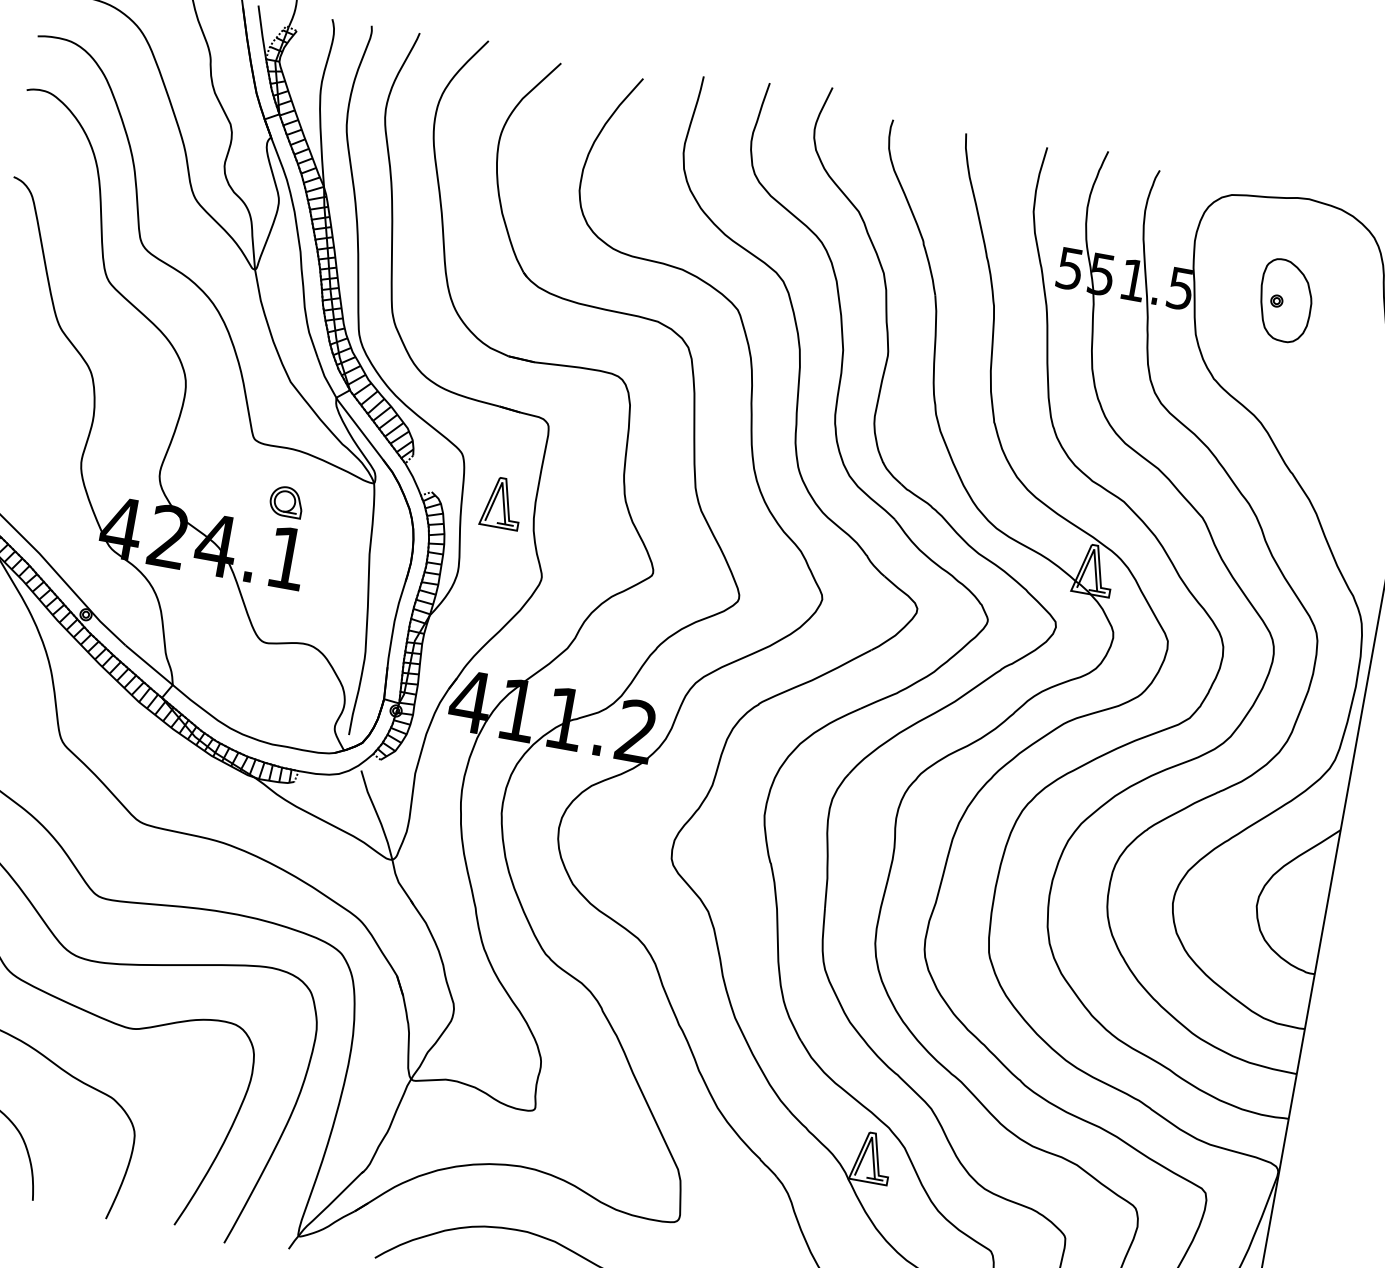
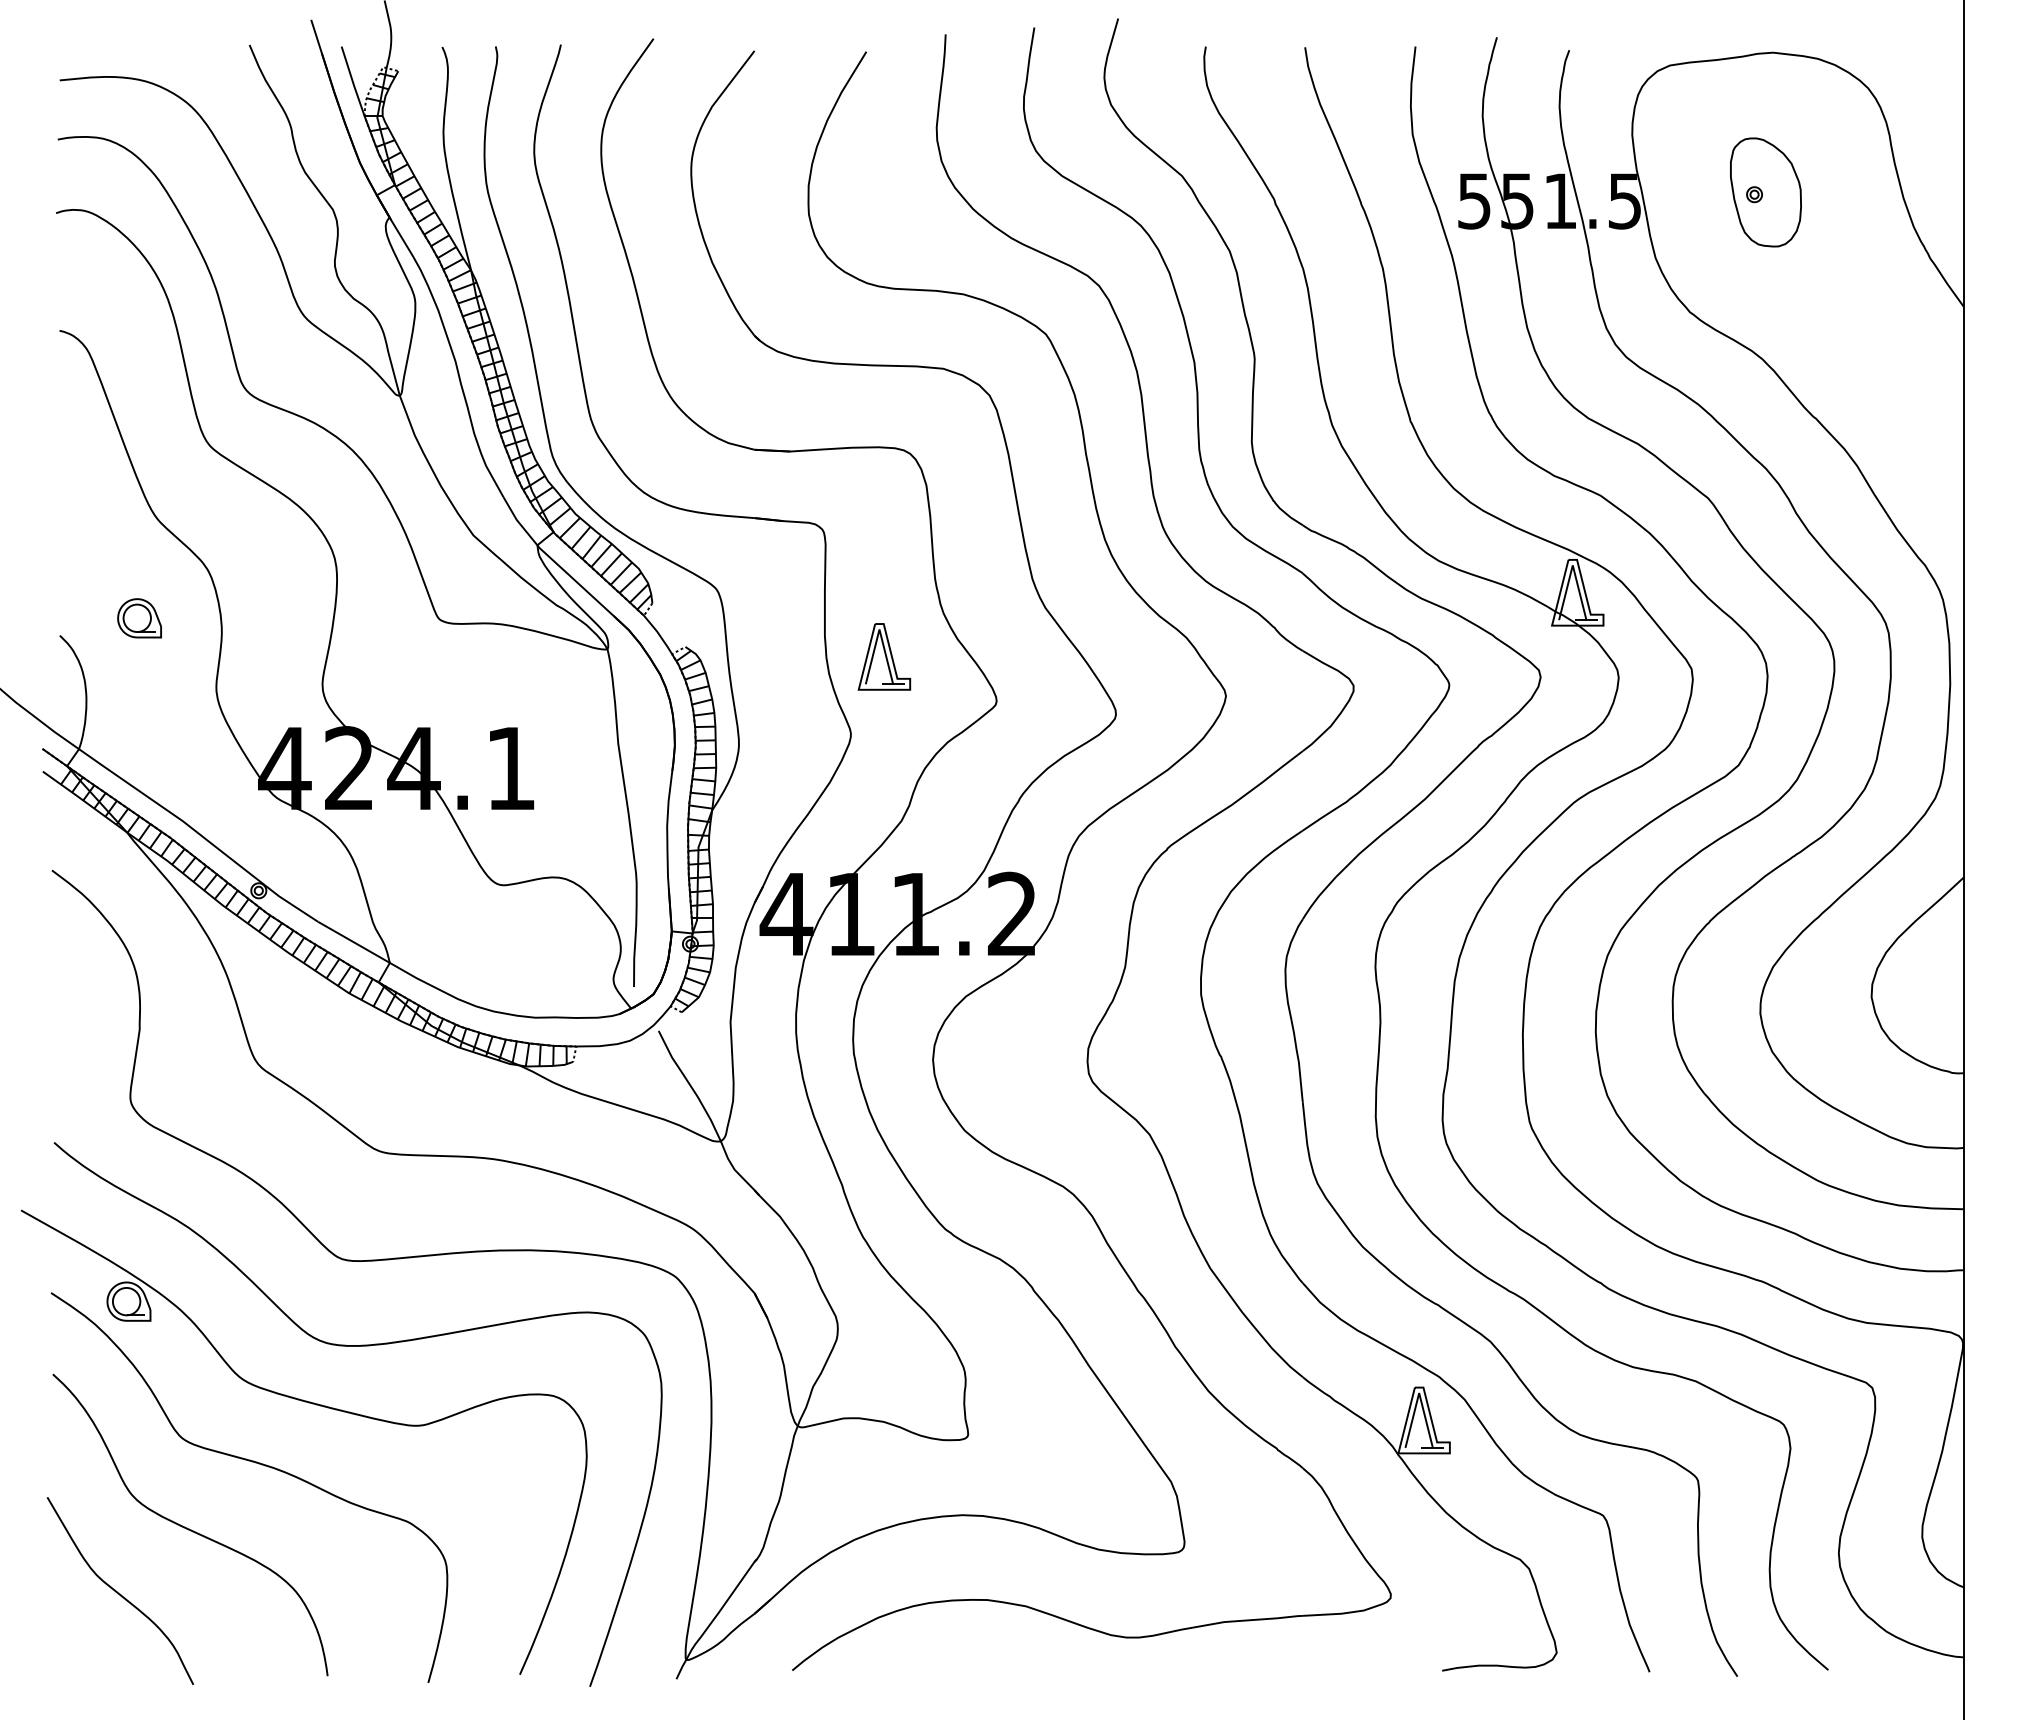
part: (286, 501) -> (139, 618), moved
part: (502, 502) -> (884, 656), moved

